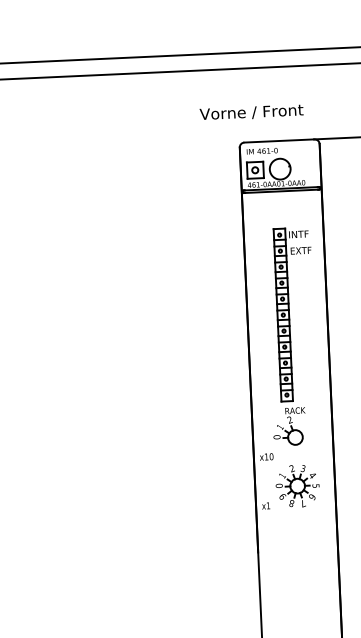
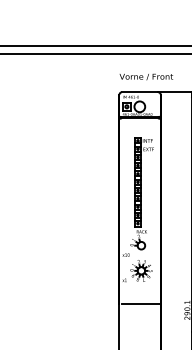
text: (251, 111) -> (146, 76), moved
line: (300, 551) -> (141, 304), added

